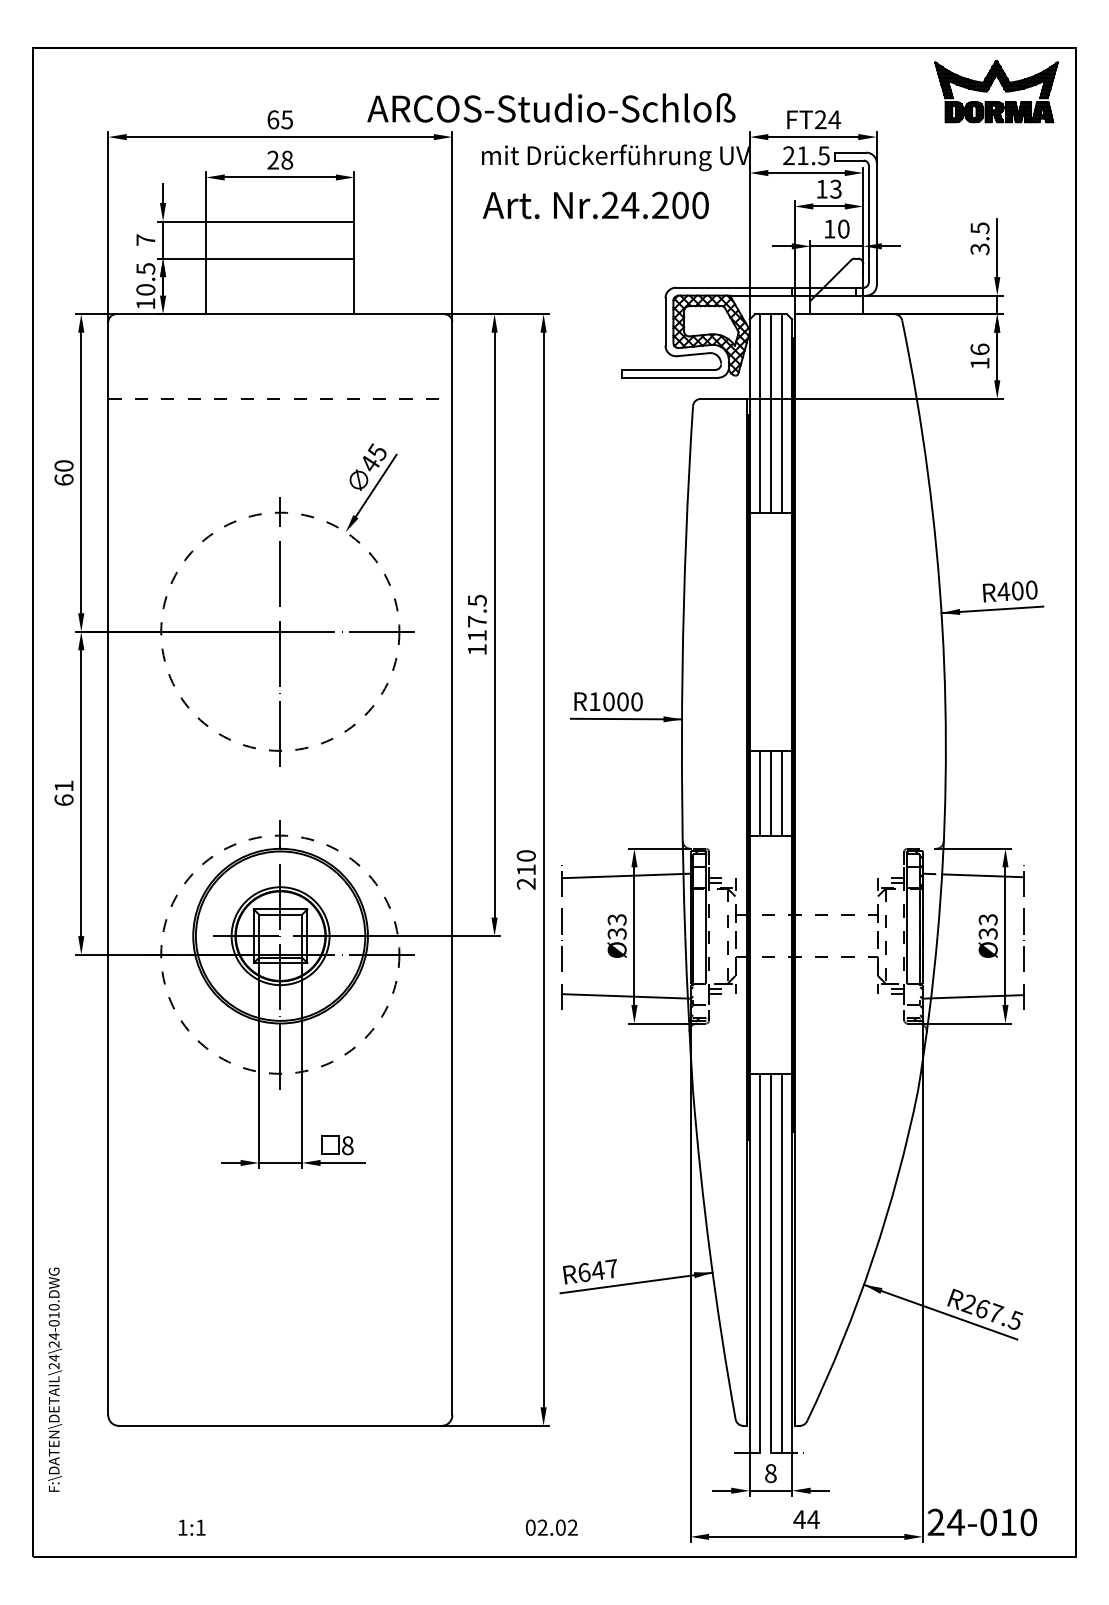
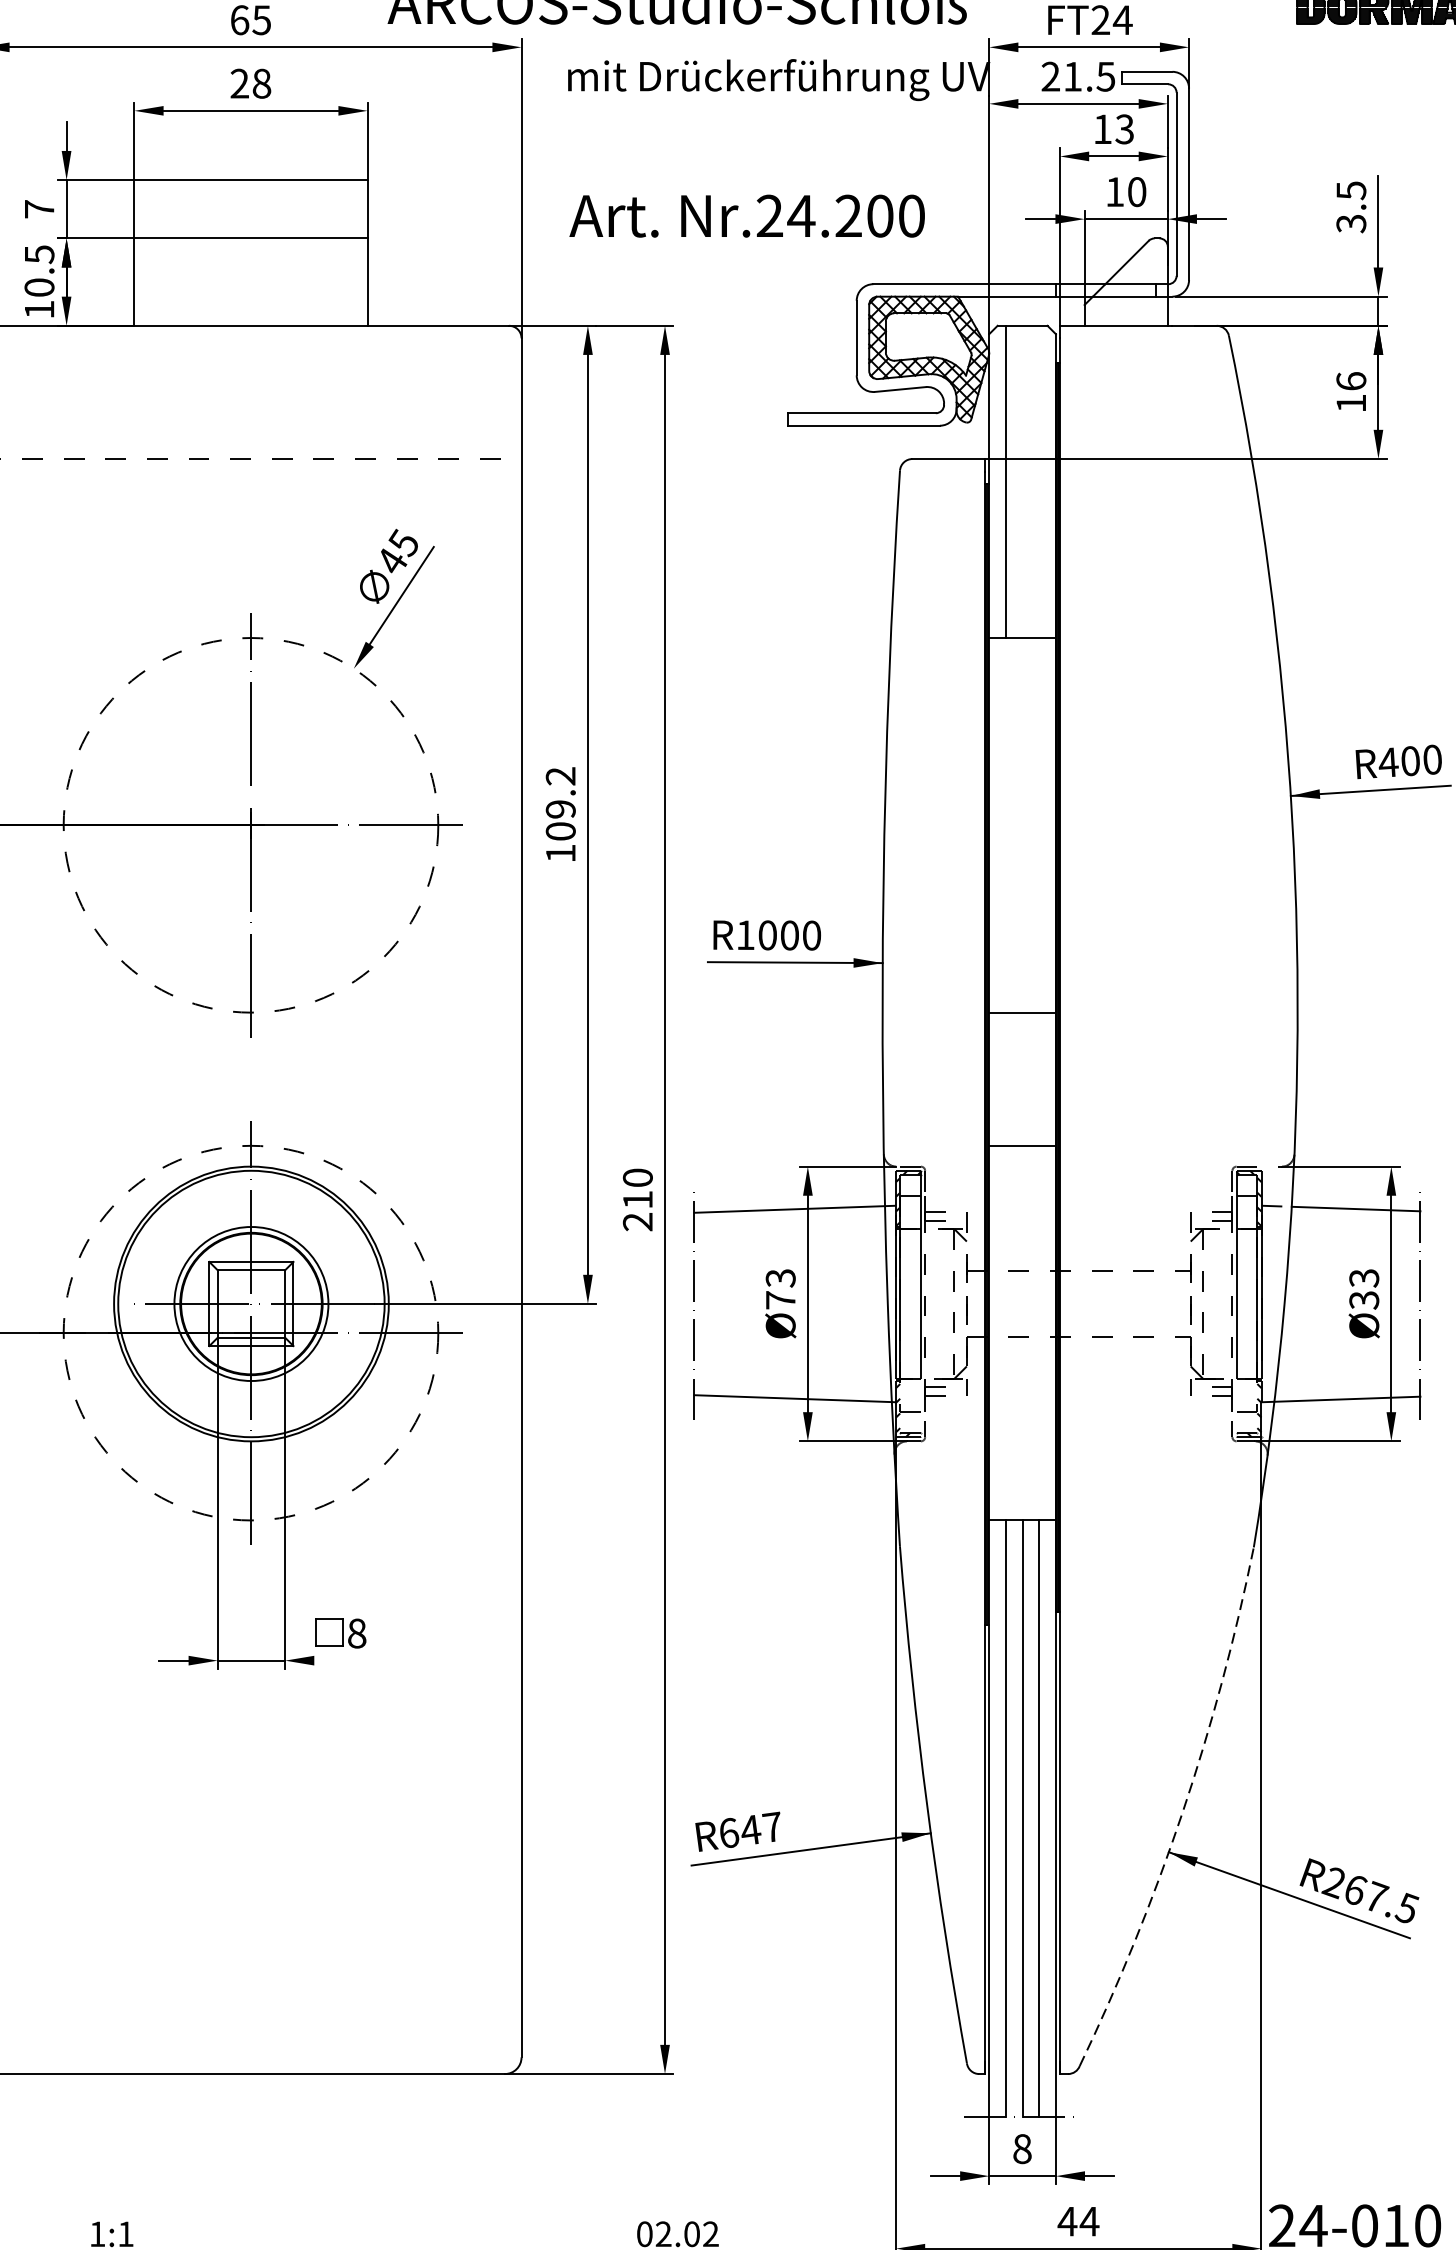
text: (595, 205) -> (746, 216), moved
line: (770, 413) -> (1021, 482), removed
line: (781, 413) -> (1039, 482), removed
text: (476, 617) -> (559, 802), 117.5 -> 109.2
line: (760, 792) -> (1006, 1078), removed
line: (770, 792) -> (1021, 1078), removed
line: (781, 792) -> (1039, 1078), removed
text: (616, 933) -> (779, 1299), Ø33 -> Ø73
line: (342, 1162) -> (348, 1659), removed
arc: (872, 1259) -> (1182, 1812), solid -> dashed

